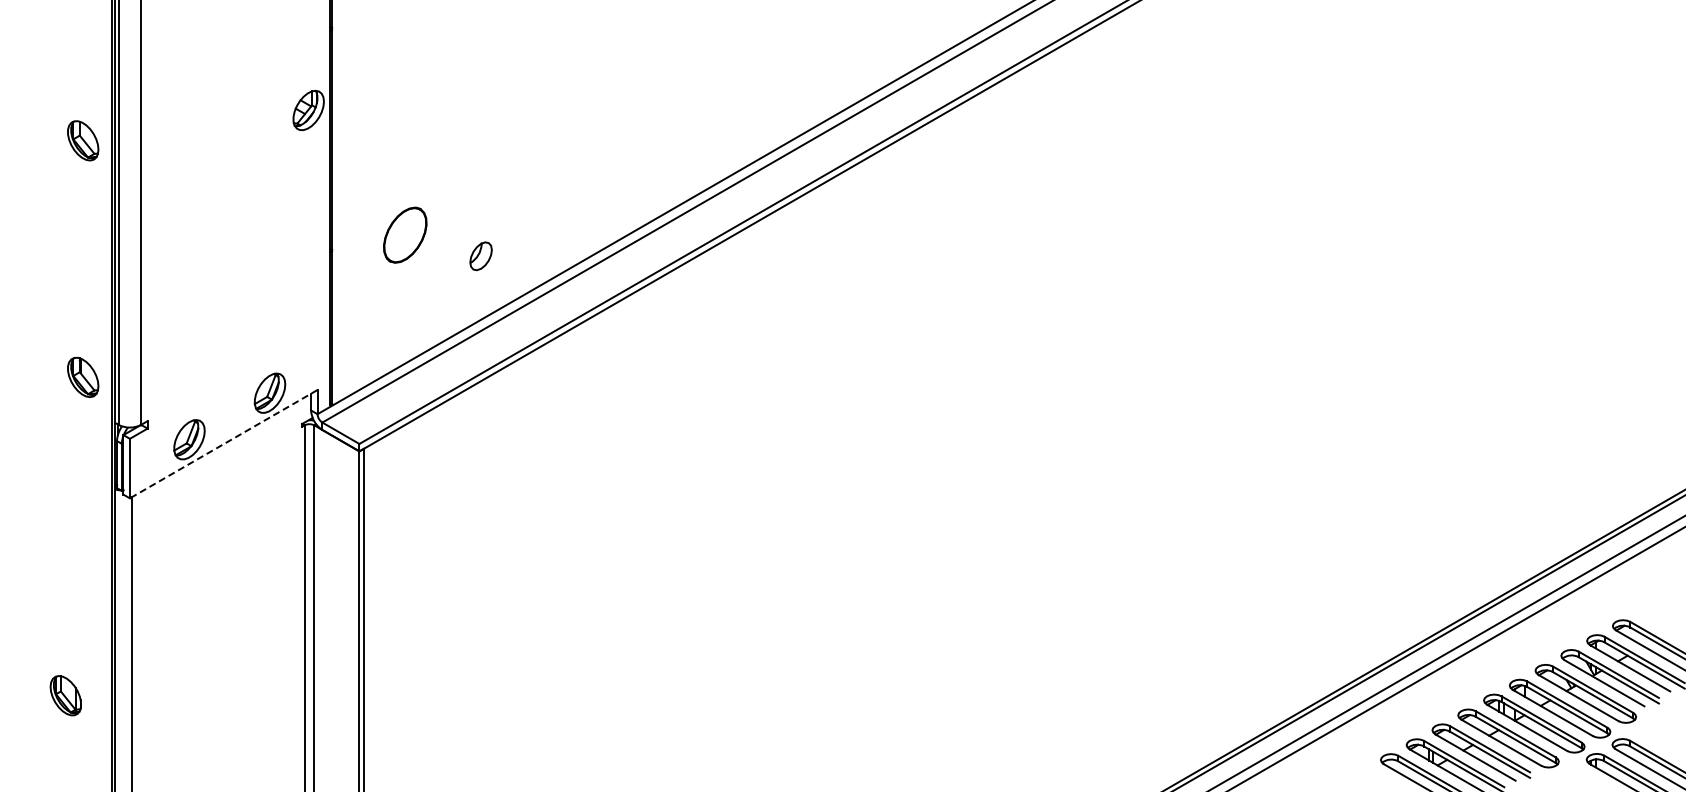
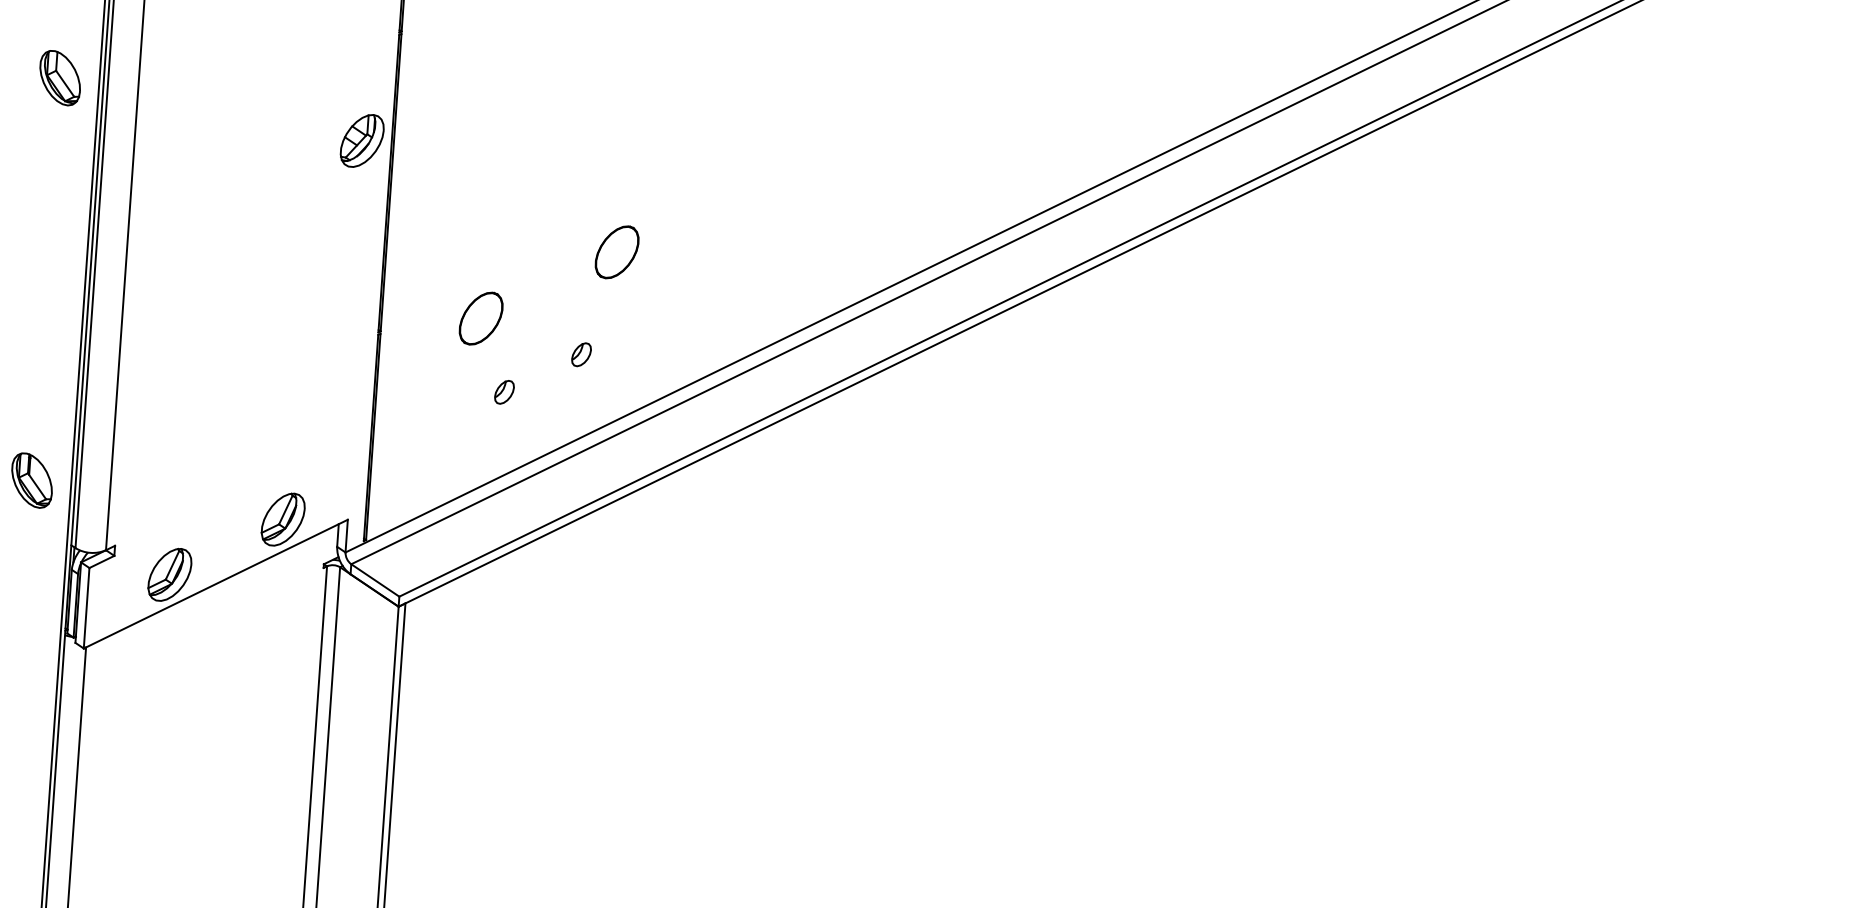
part: (83, 140) -> (60, 77), moved
part: (501, 178) -> (616, 251), added
part: (405, 234) -> (481, 317), size x0.71
part: (480, 256) -> (580, 354), size x0.62
part: (425, 287) -> (503, 391), added
line: (223, 444) -> (215, 584), dashed -> solid

